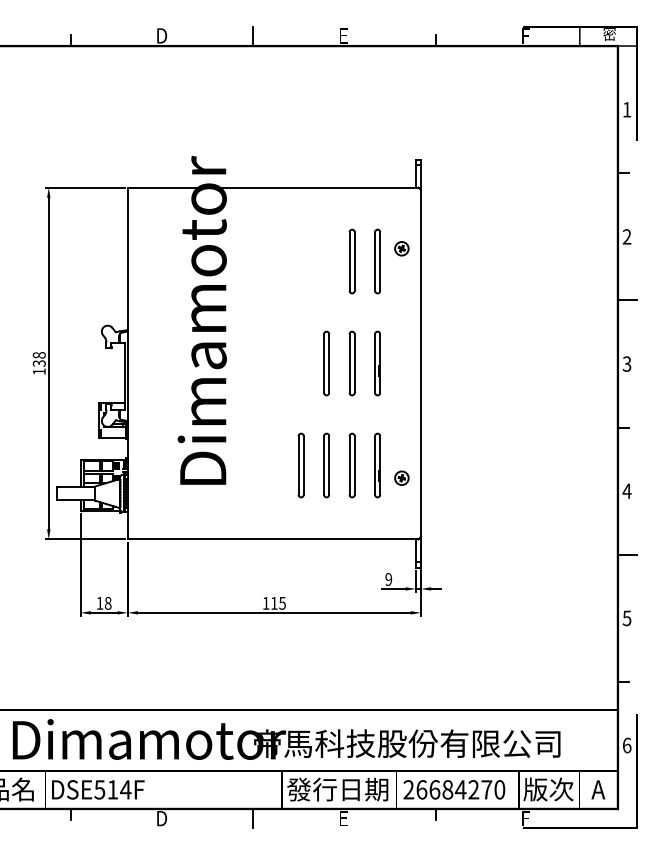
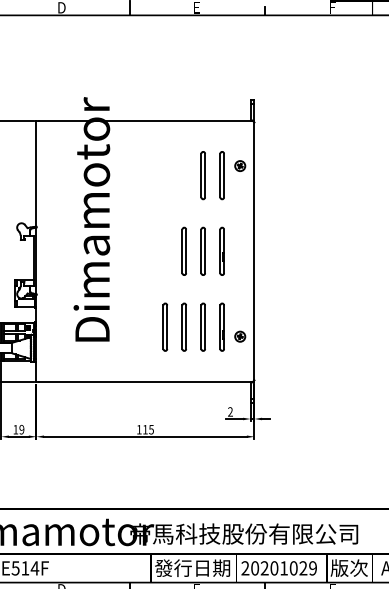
text: (388, 579) -> (230, 411), 9 -> 2
text: (107, 603) -> (21, 429), 18 -> 19
text: (460, 789) -> (283, 568), 26684270 -> 20201029

